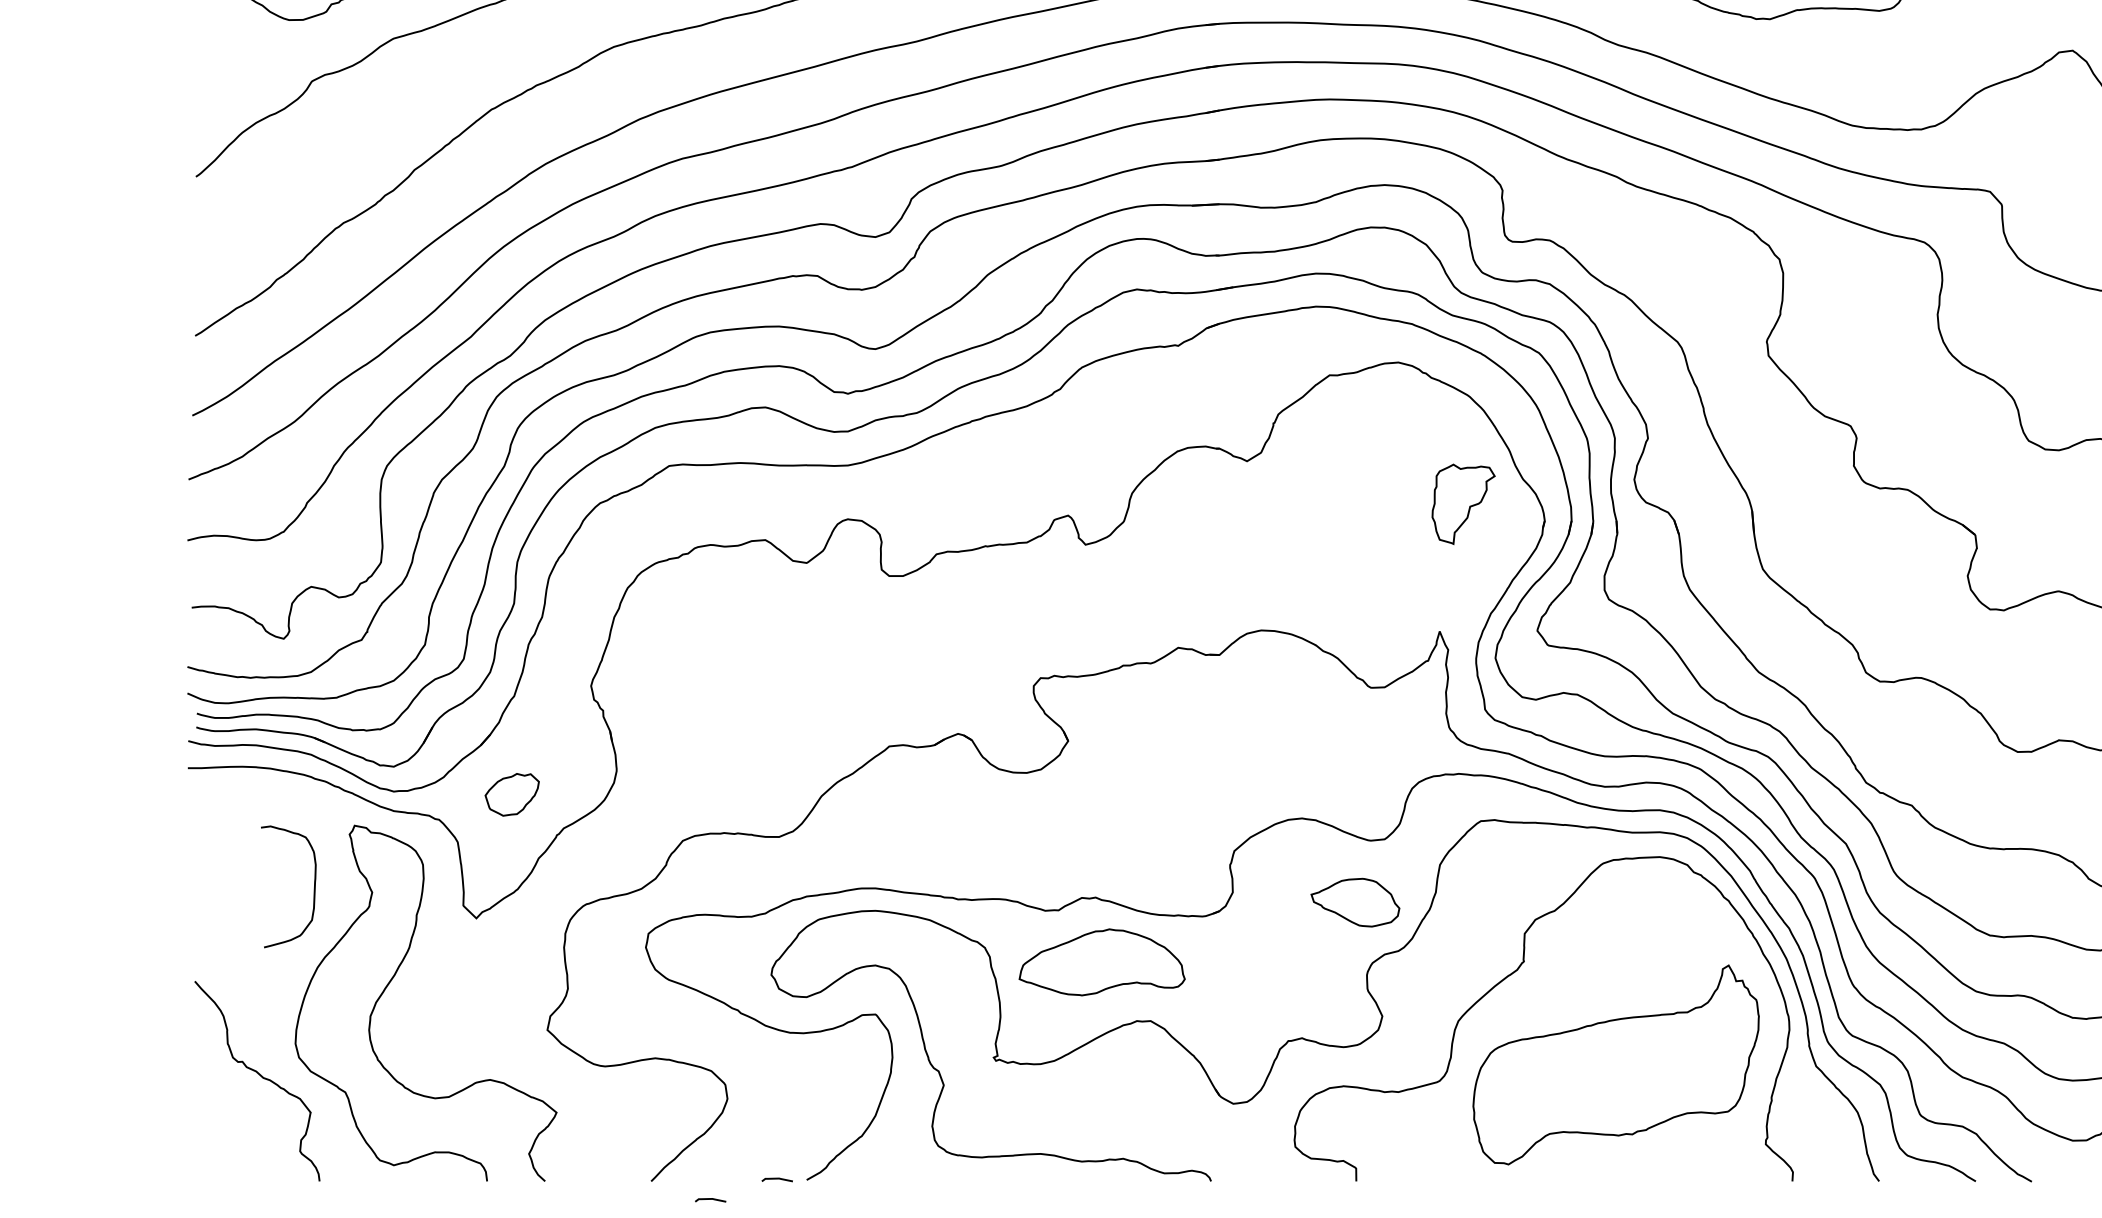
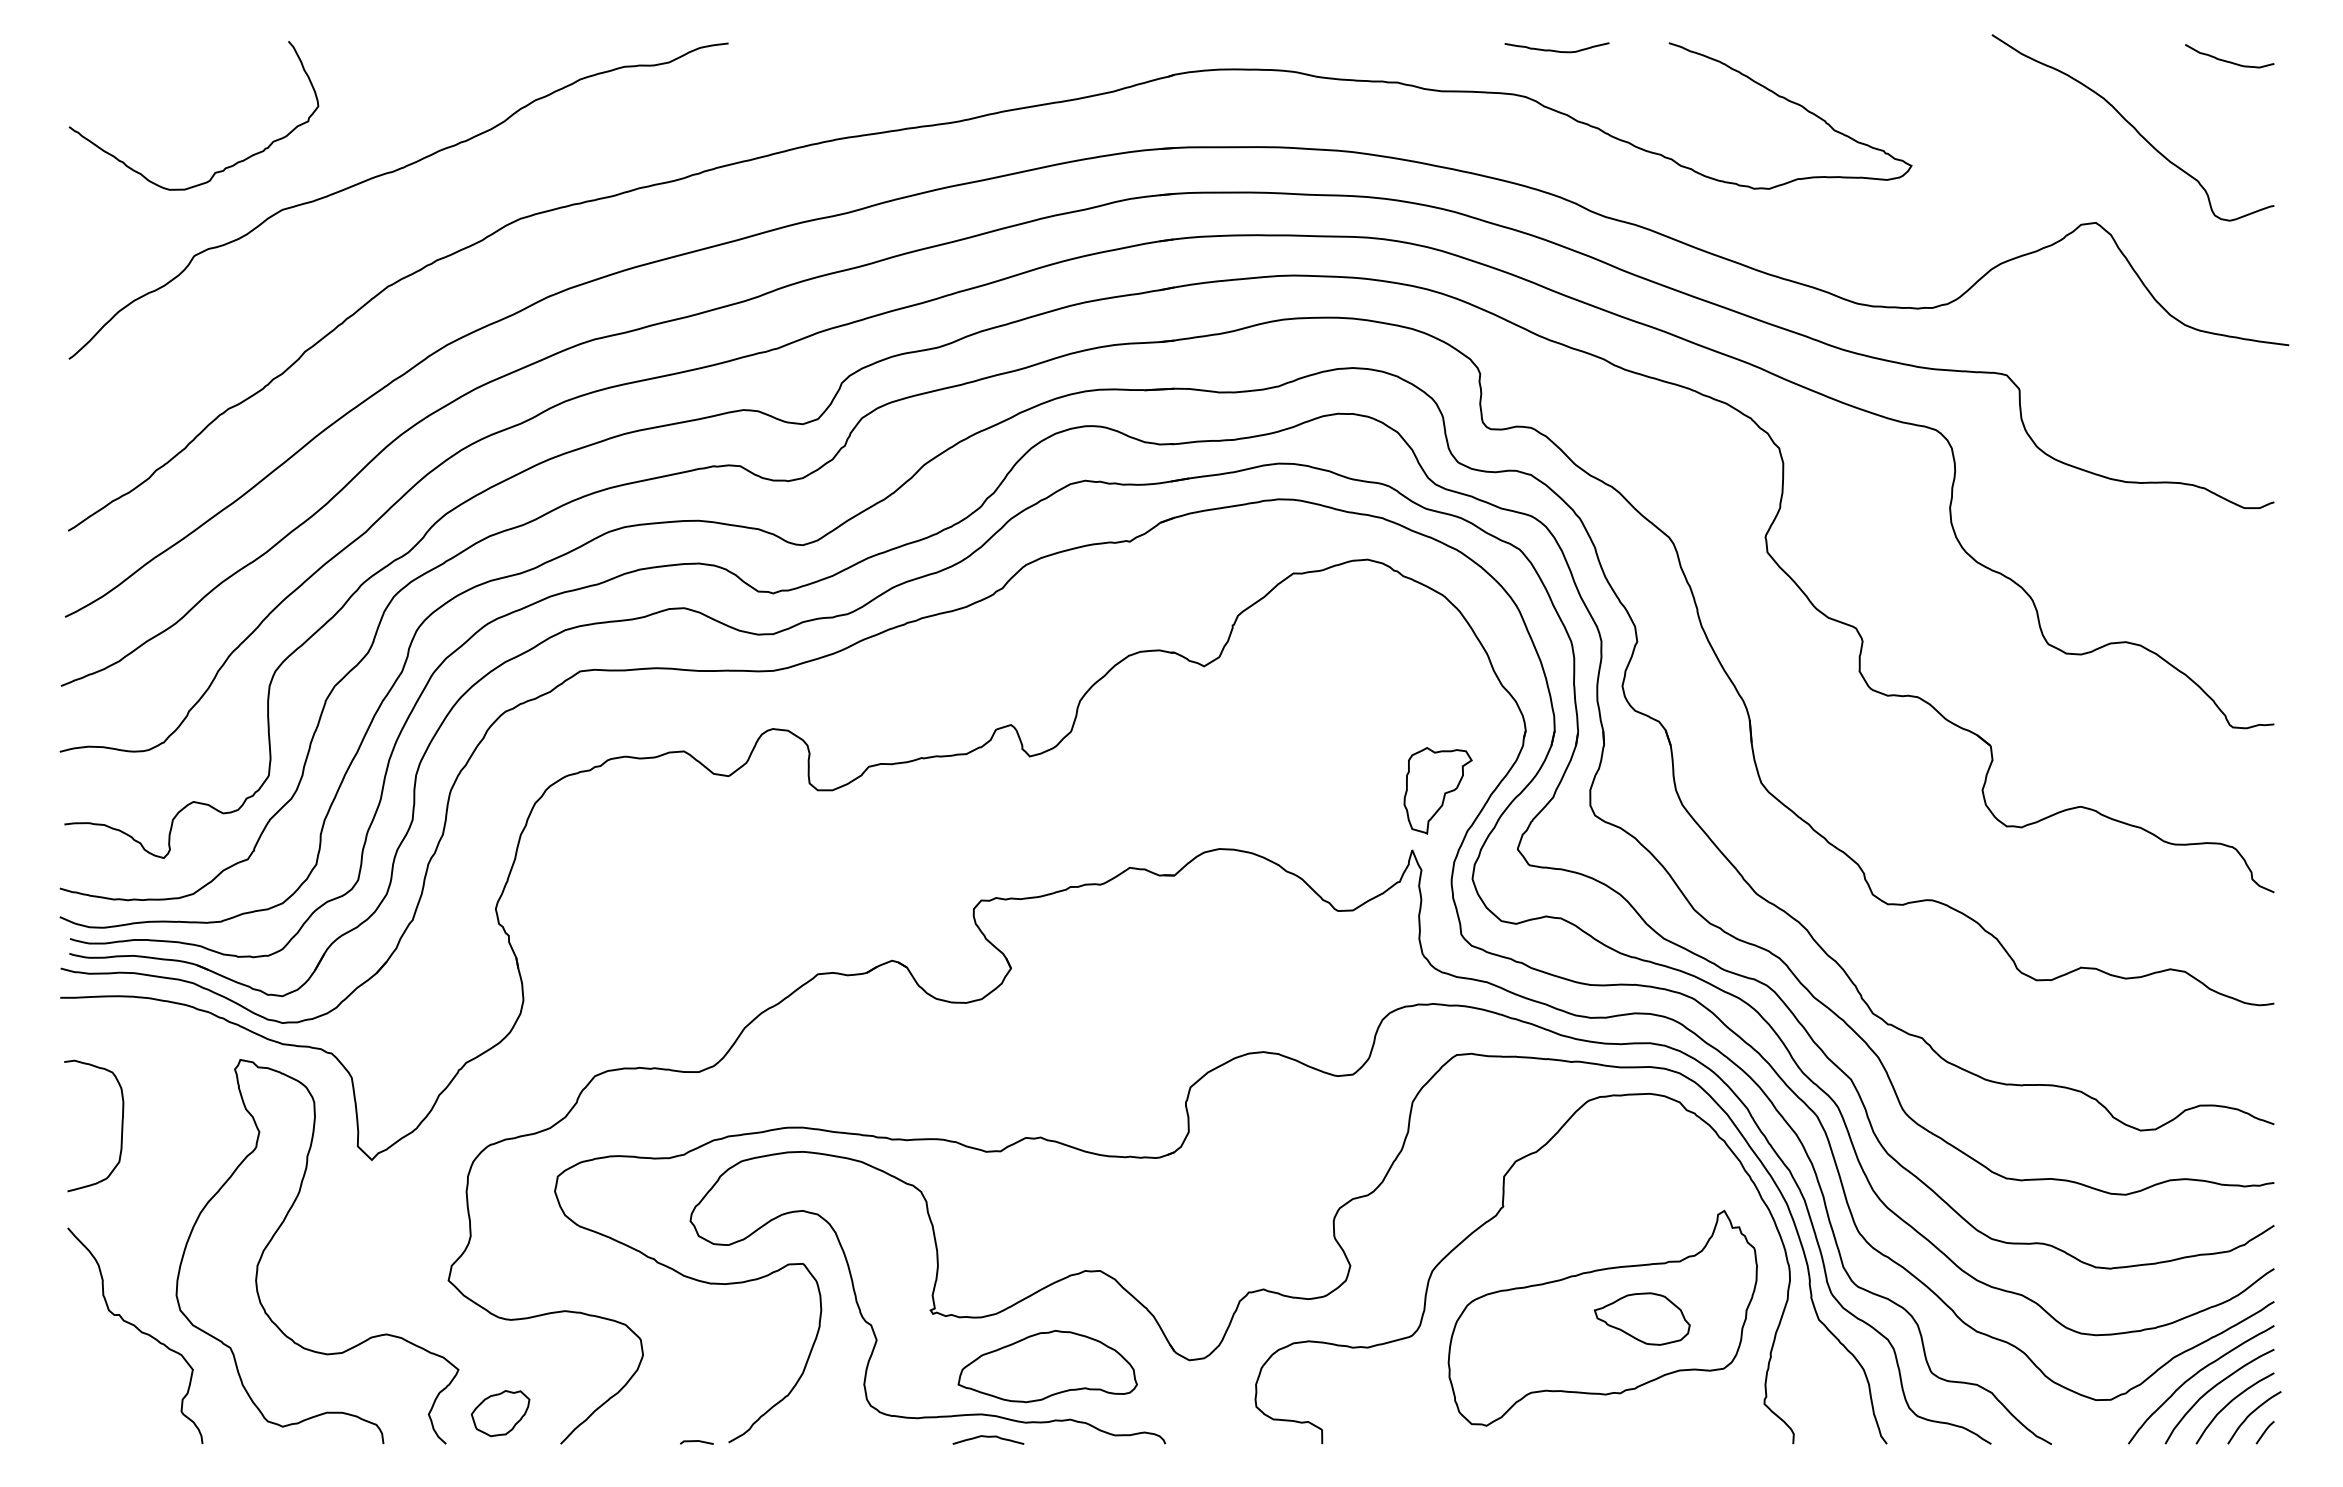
part: (1463, 504) -> (1437, 790), moved
part: (512, 794) -> (500, 1413), moved
curve: (314, 886) -> (121, 1125), moved
part: (1354, 902) -> (1641, 1318), moved
part: (1101, 962) -> (1047, 1366), moved
curve: (1047, 1175) -> (988, 1437), added
curve: (710, 1199) -> (624, 1463), removed

